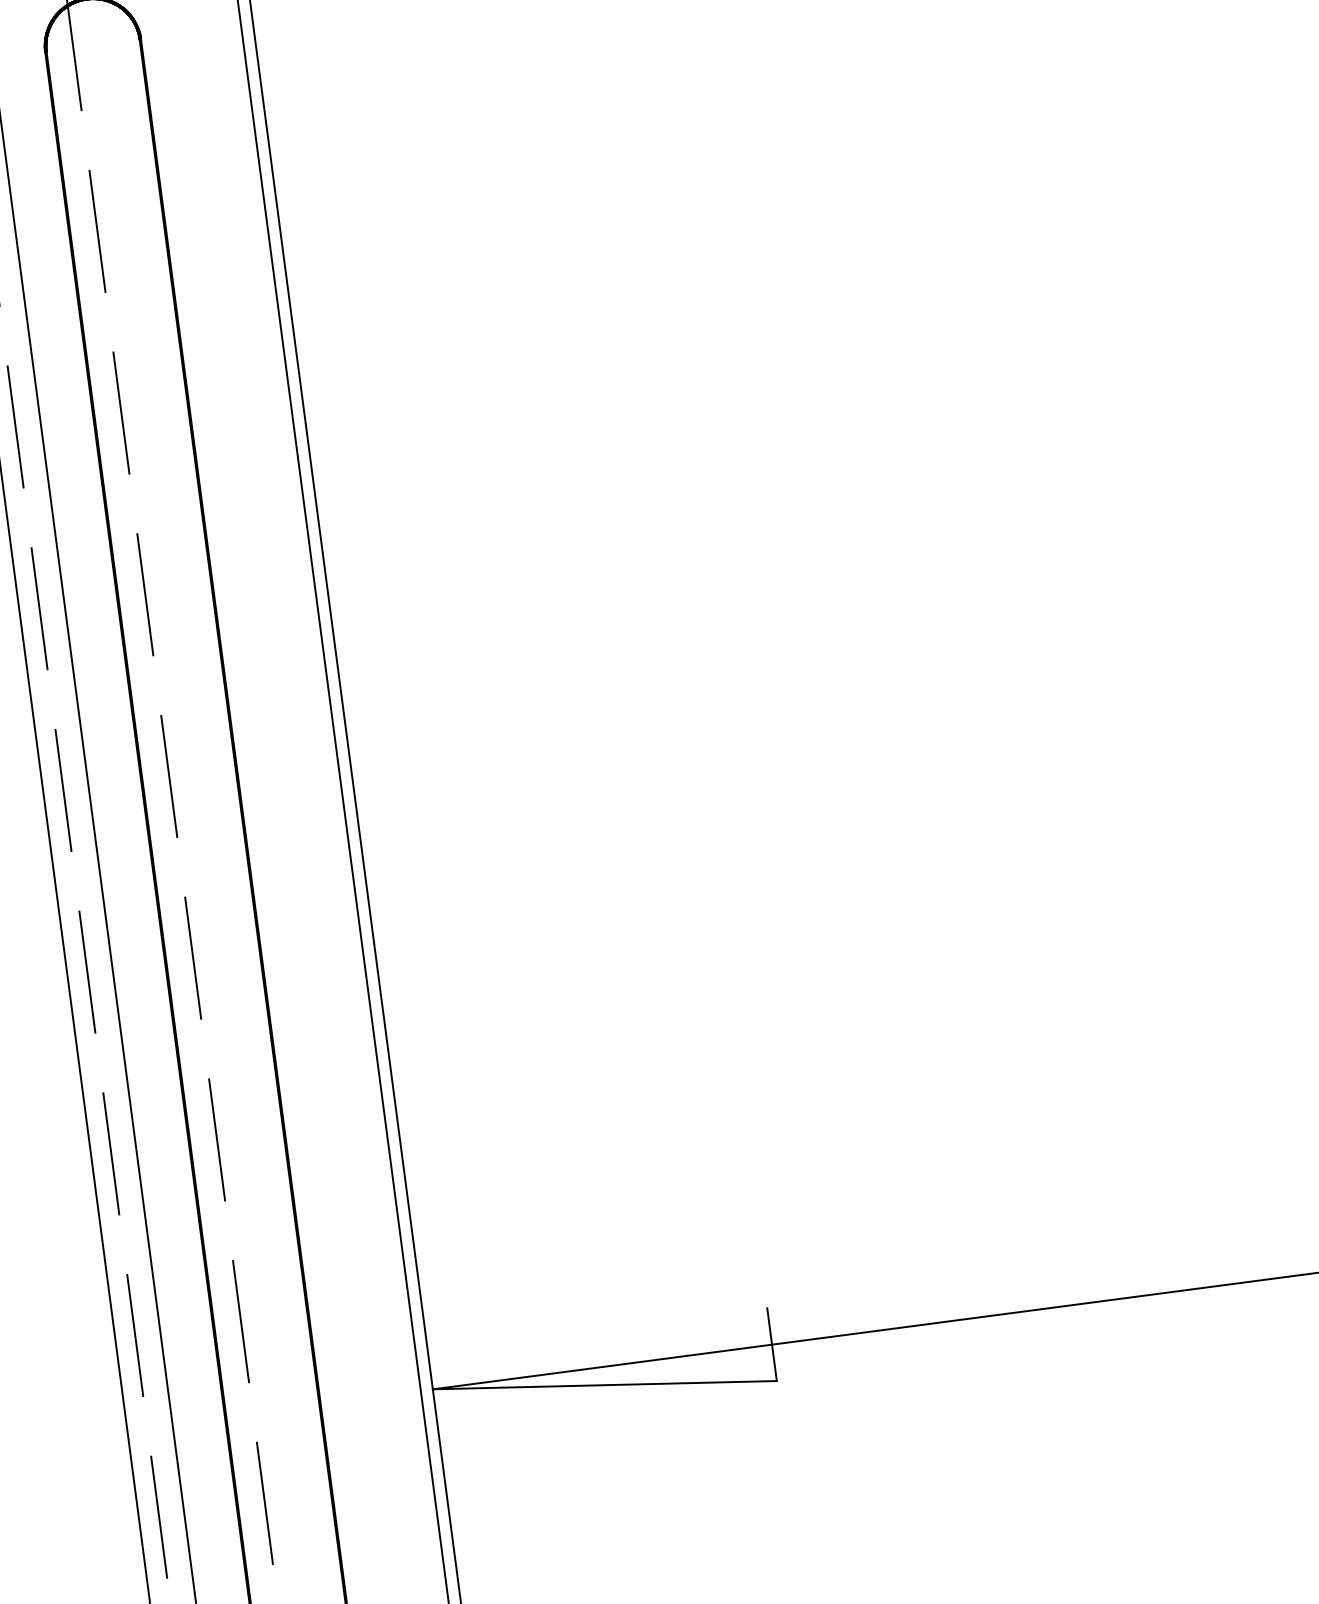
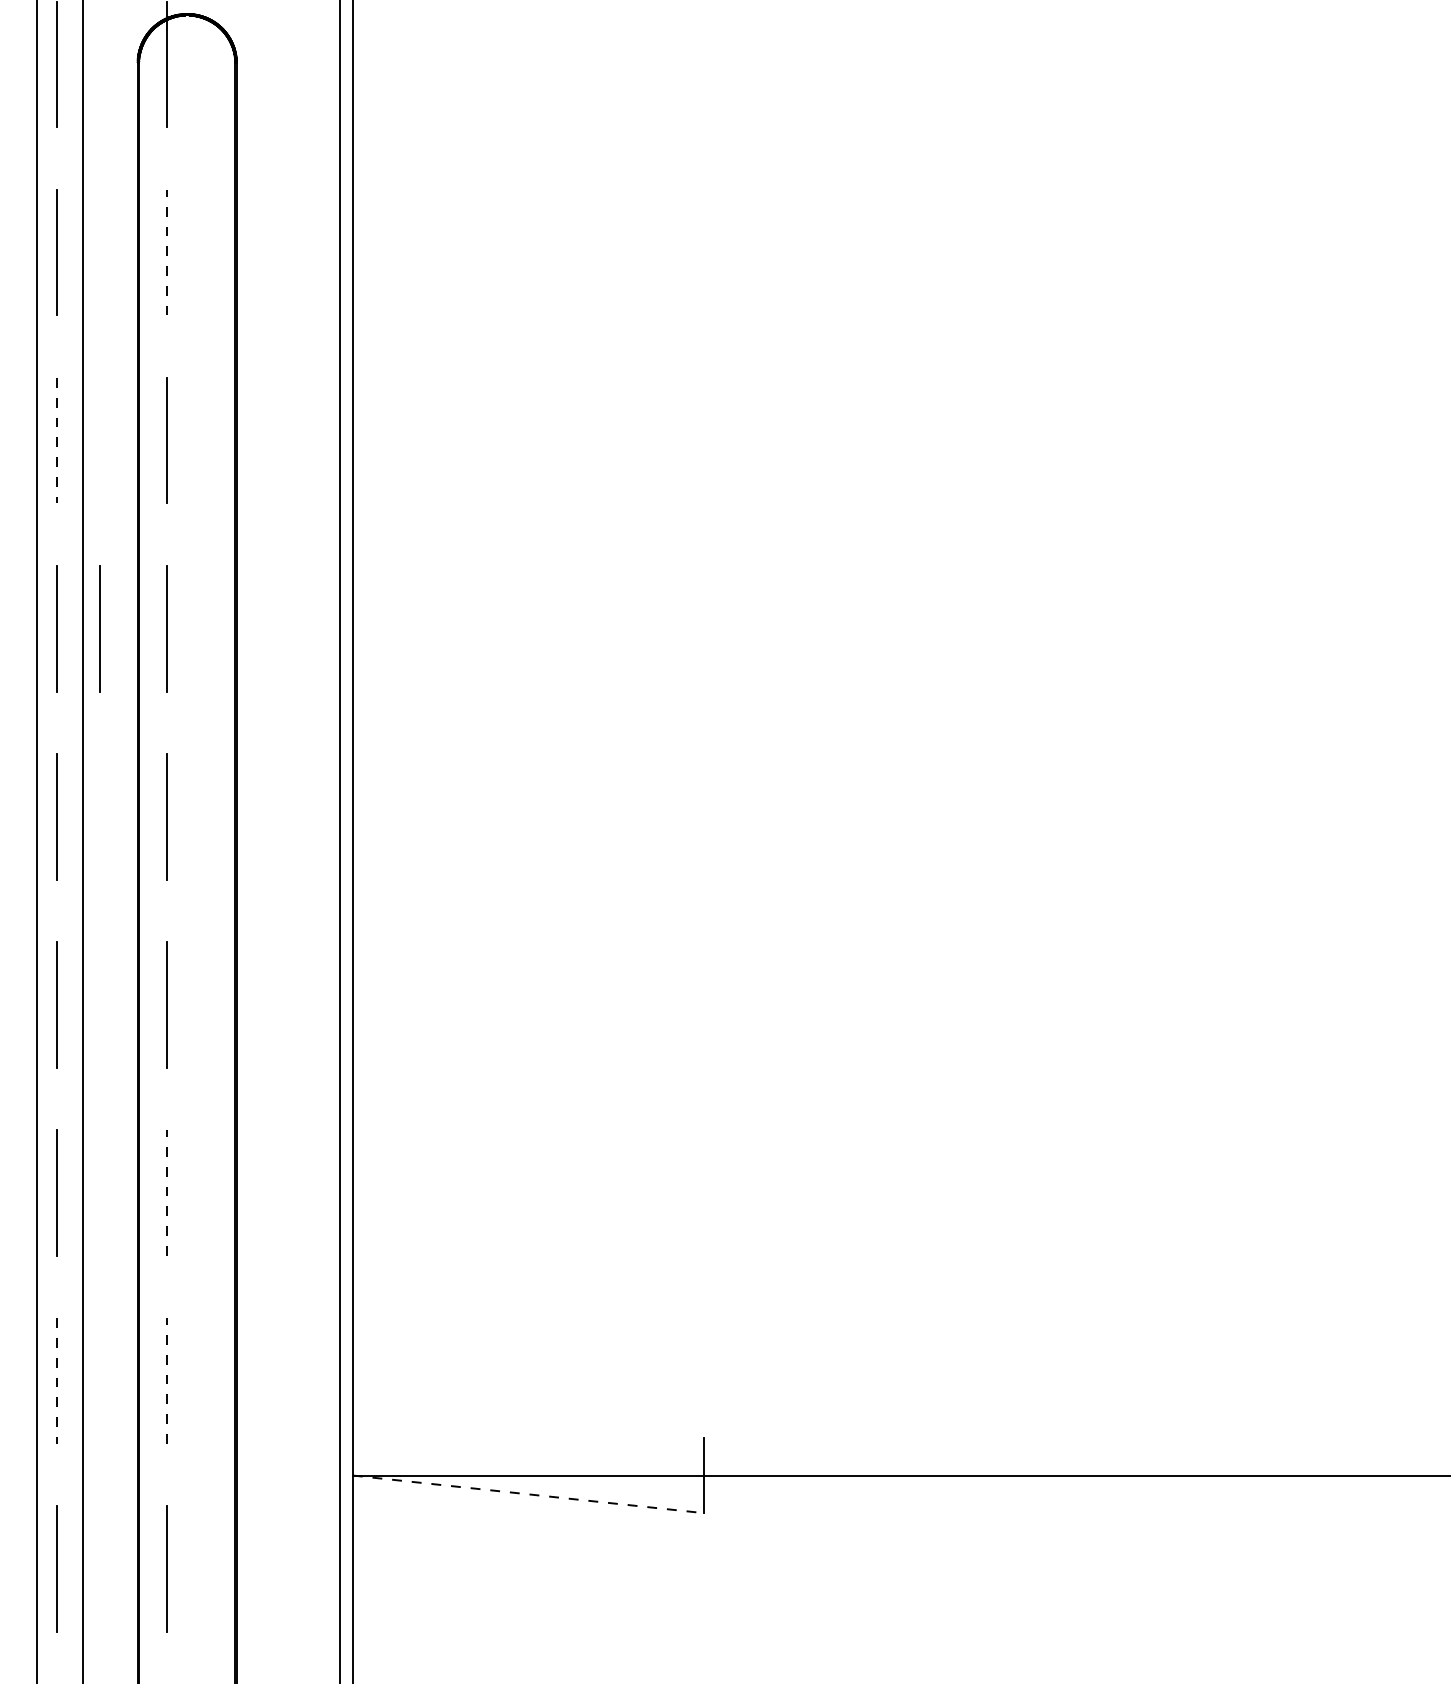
line: (97, 231) -> (166, 252), solid -> dashed
line: (15, 426) -> (57, 440), solid -> dashed
line: (80, 603) -> (99, 628), added
line: (216, 1139) -> (166, 1192), solid -> dashed
line: (240, 1321) -> (166, 1380), solid -> dashed
line: (135, 1335) -> (57, 1380), solid -> dashed
line: (605, 1385) -> (528, 1494), solid -> dashed

